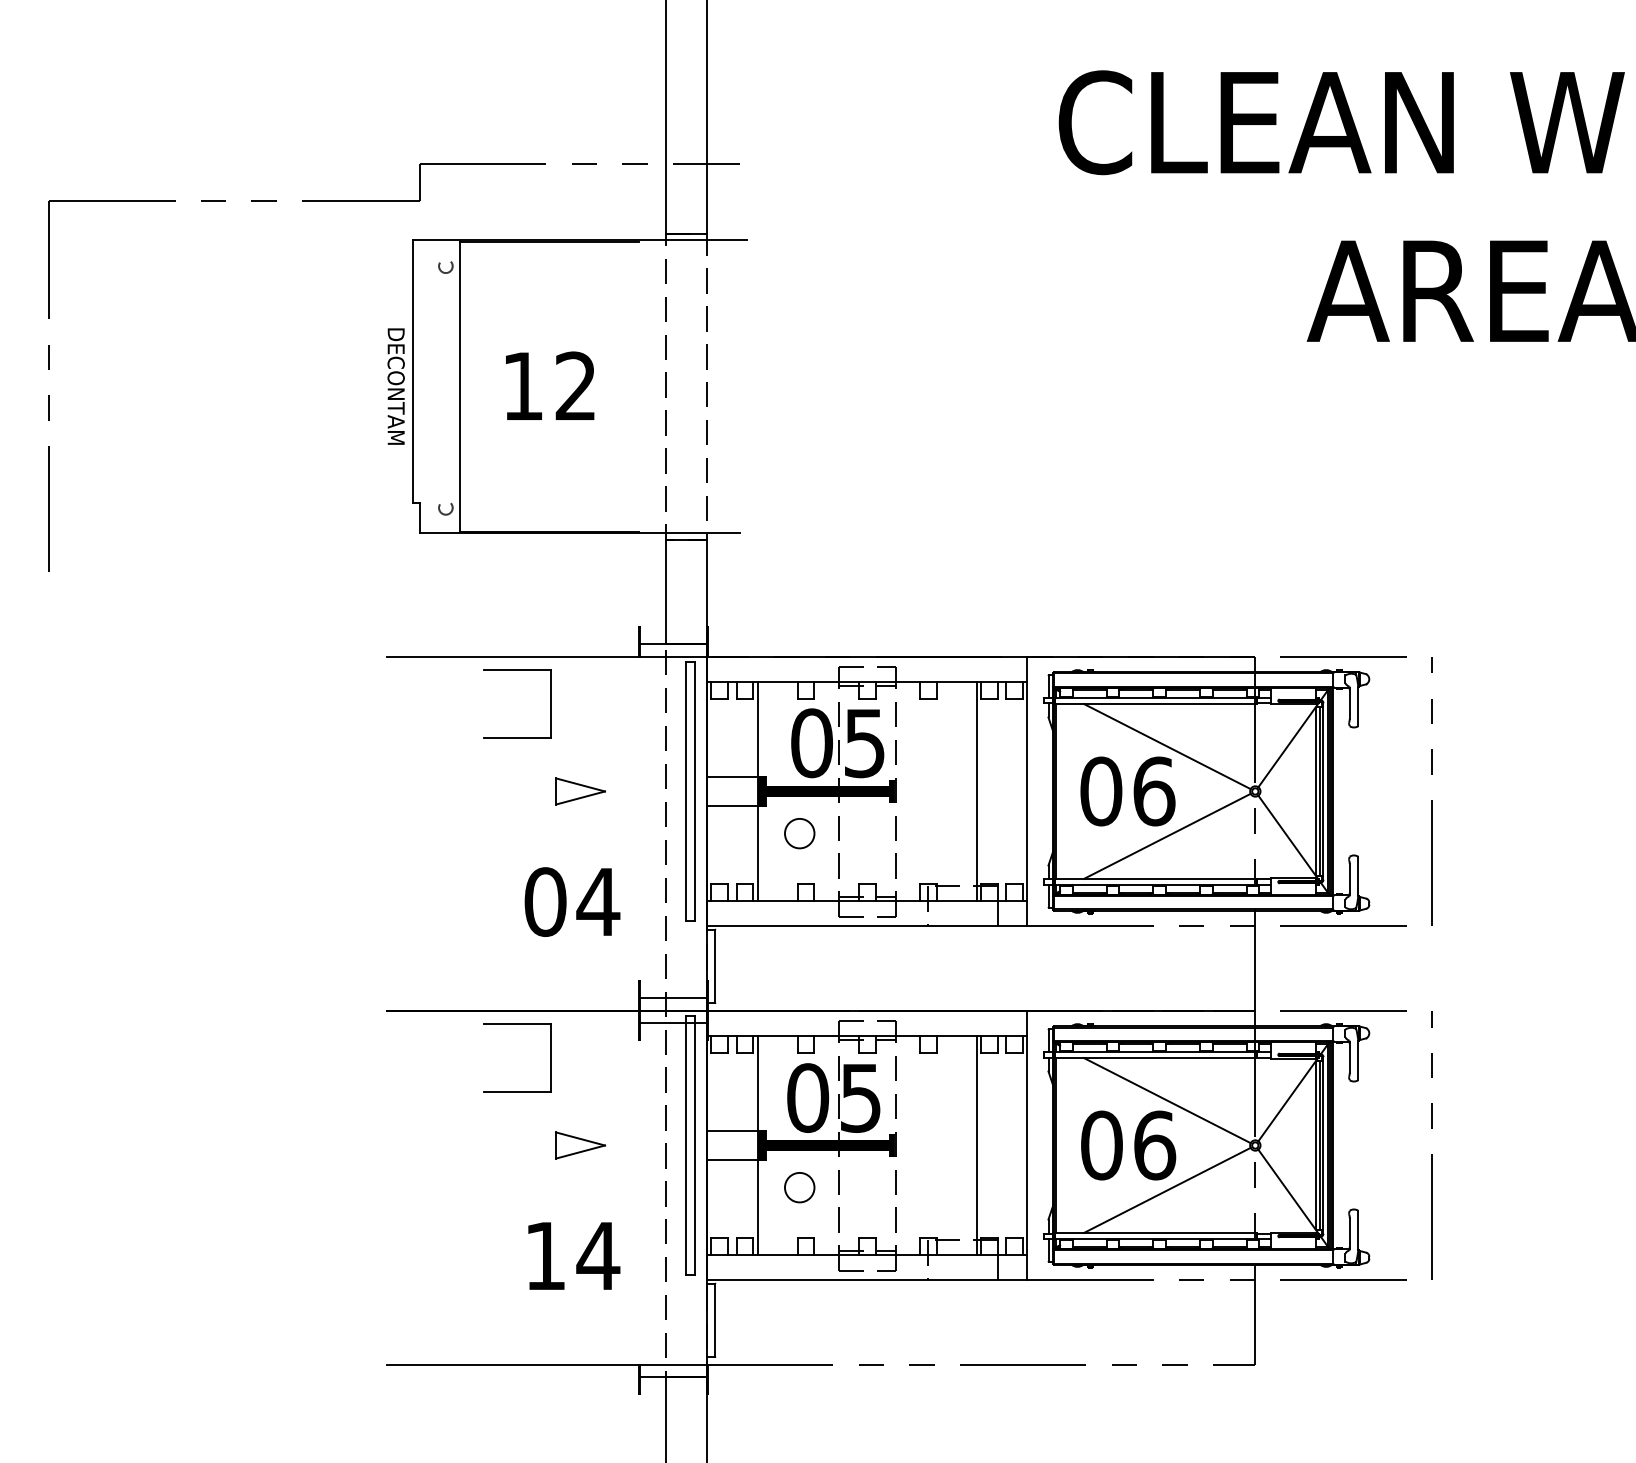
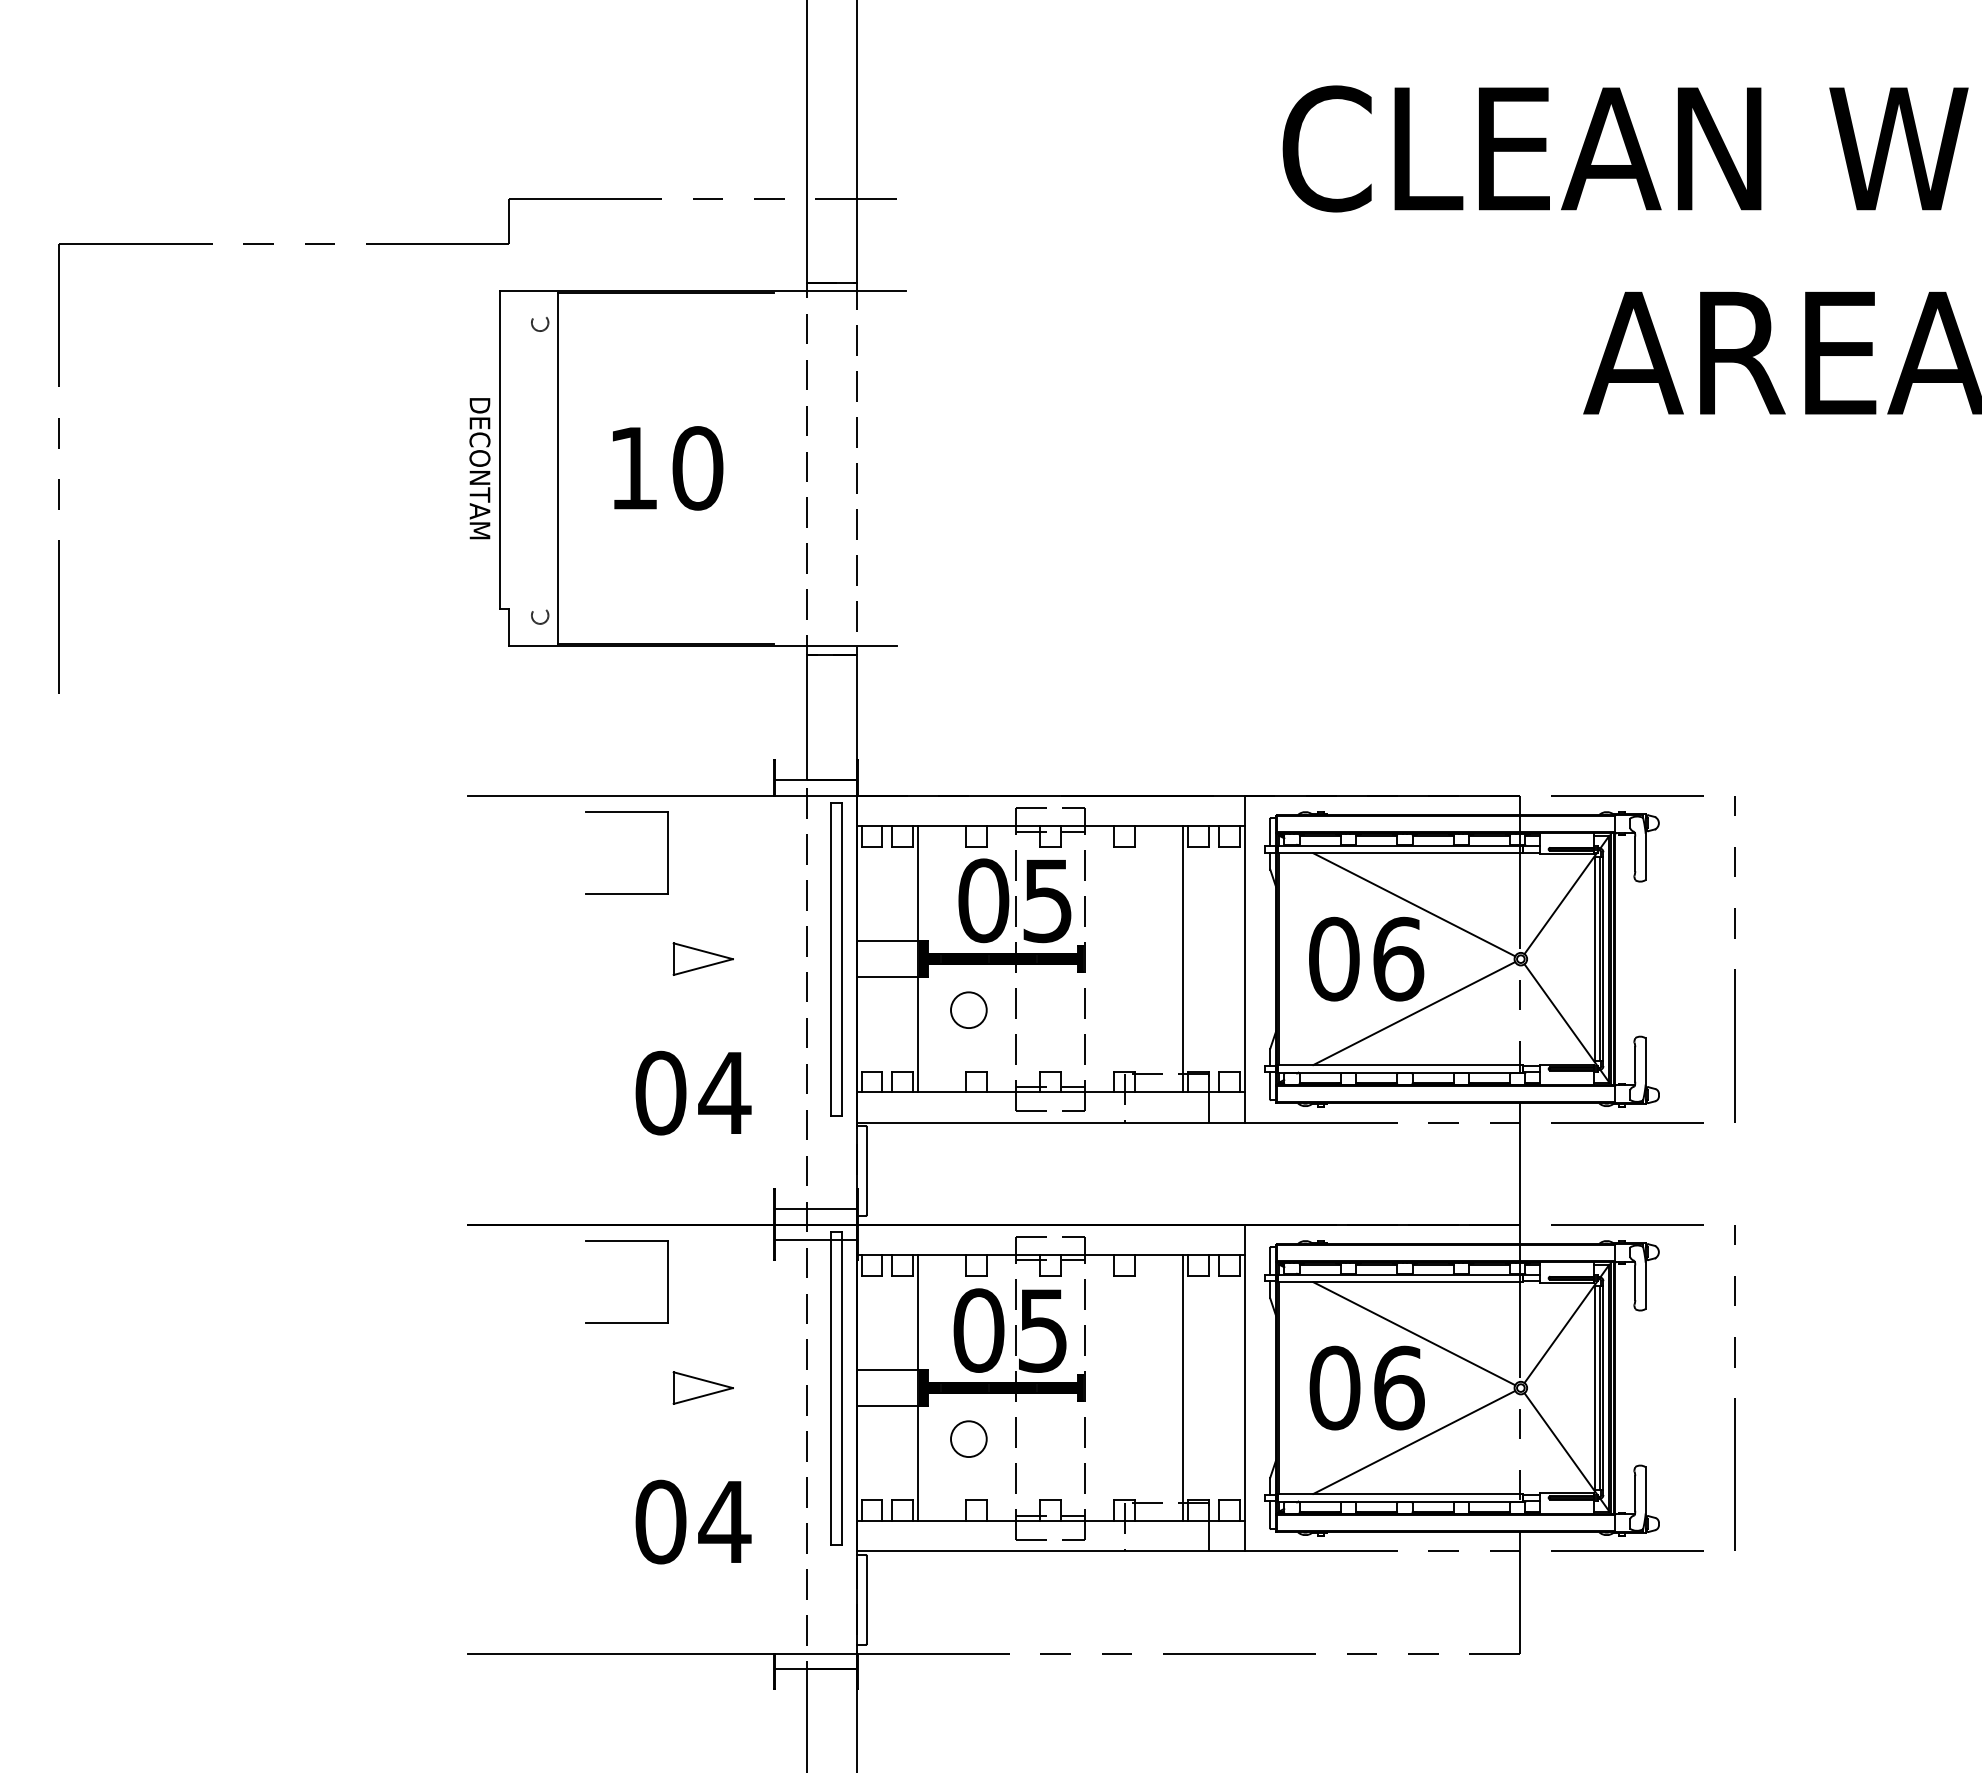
text: (575, 386) -> (697, 468), 12 -> 10
text: (545, 1255) -> (660, 1521), 14 -> 04

